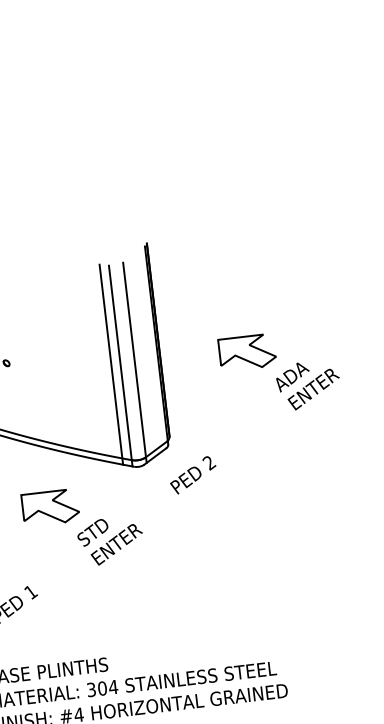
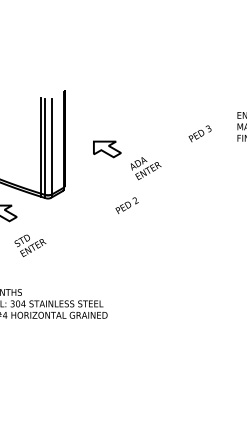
text: (307, 384) -> (145, 168), moved
text: (191, 474) -> (126, 205), moved
text: (110, 540) -> (30, 245), moved

